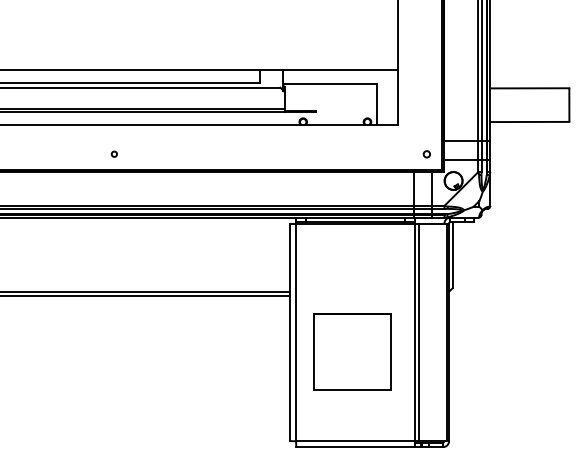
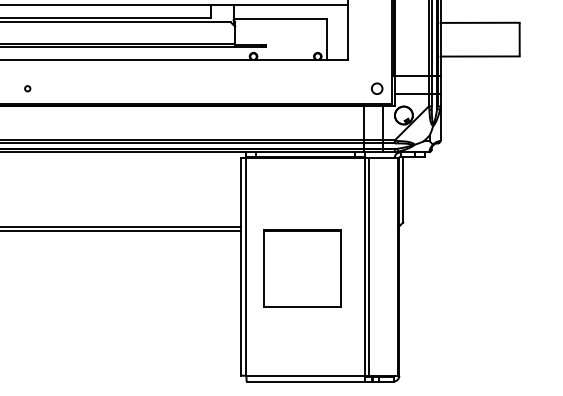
circle: (113, 153) -> (26, 88), moved
circle: (426, 154) -> (376, 89), size x1.67
part: (352, 351) -> (302, 268), moved

